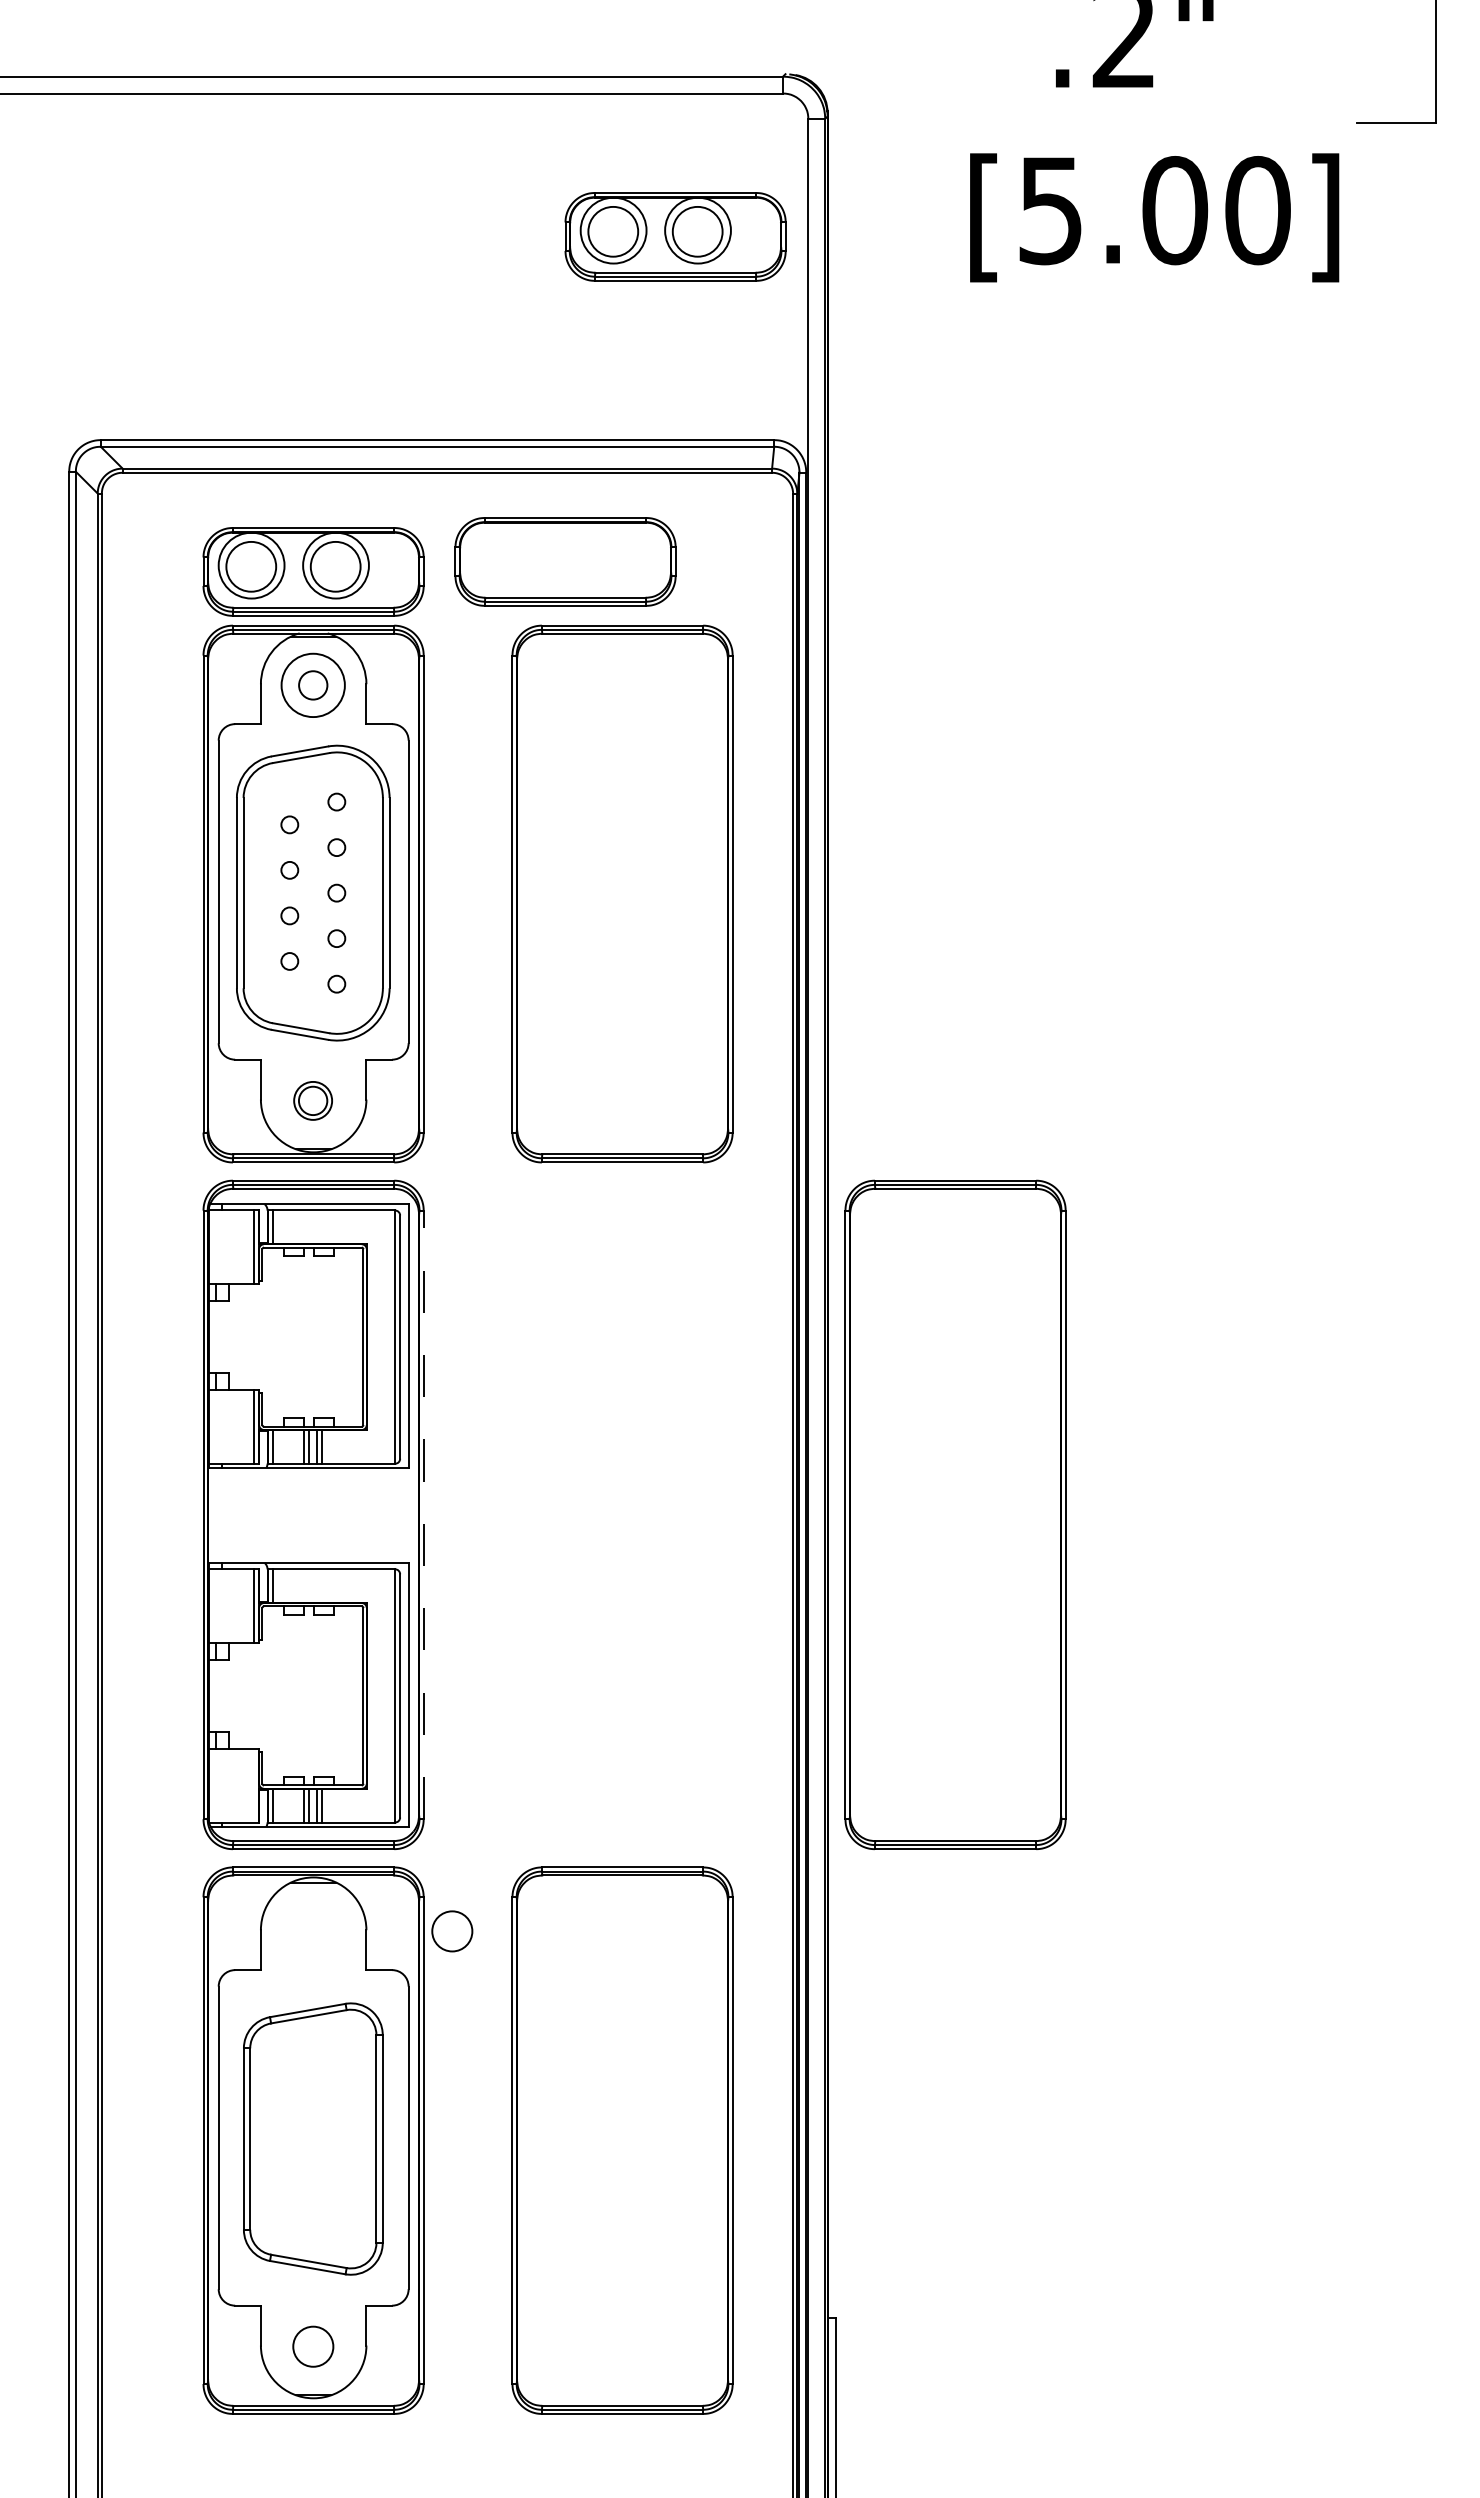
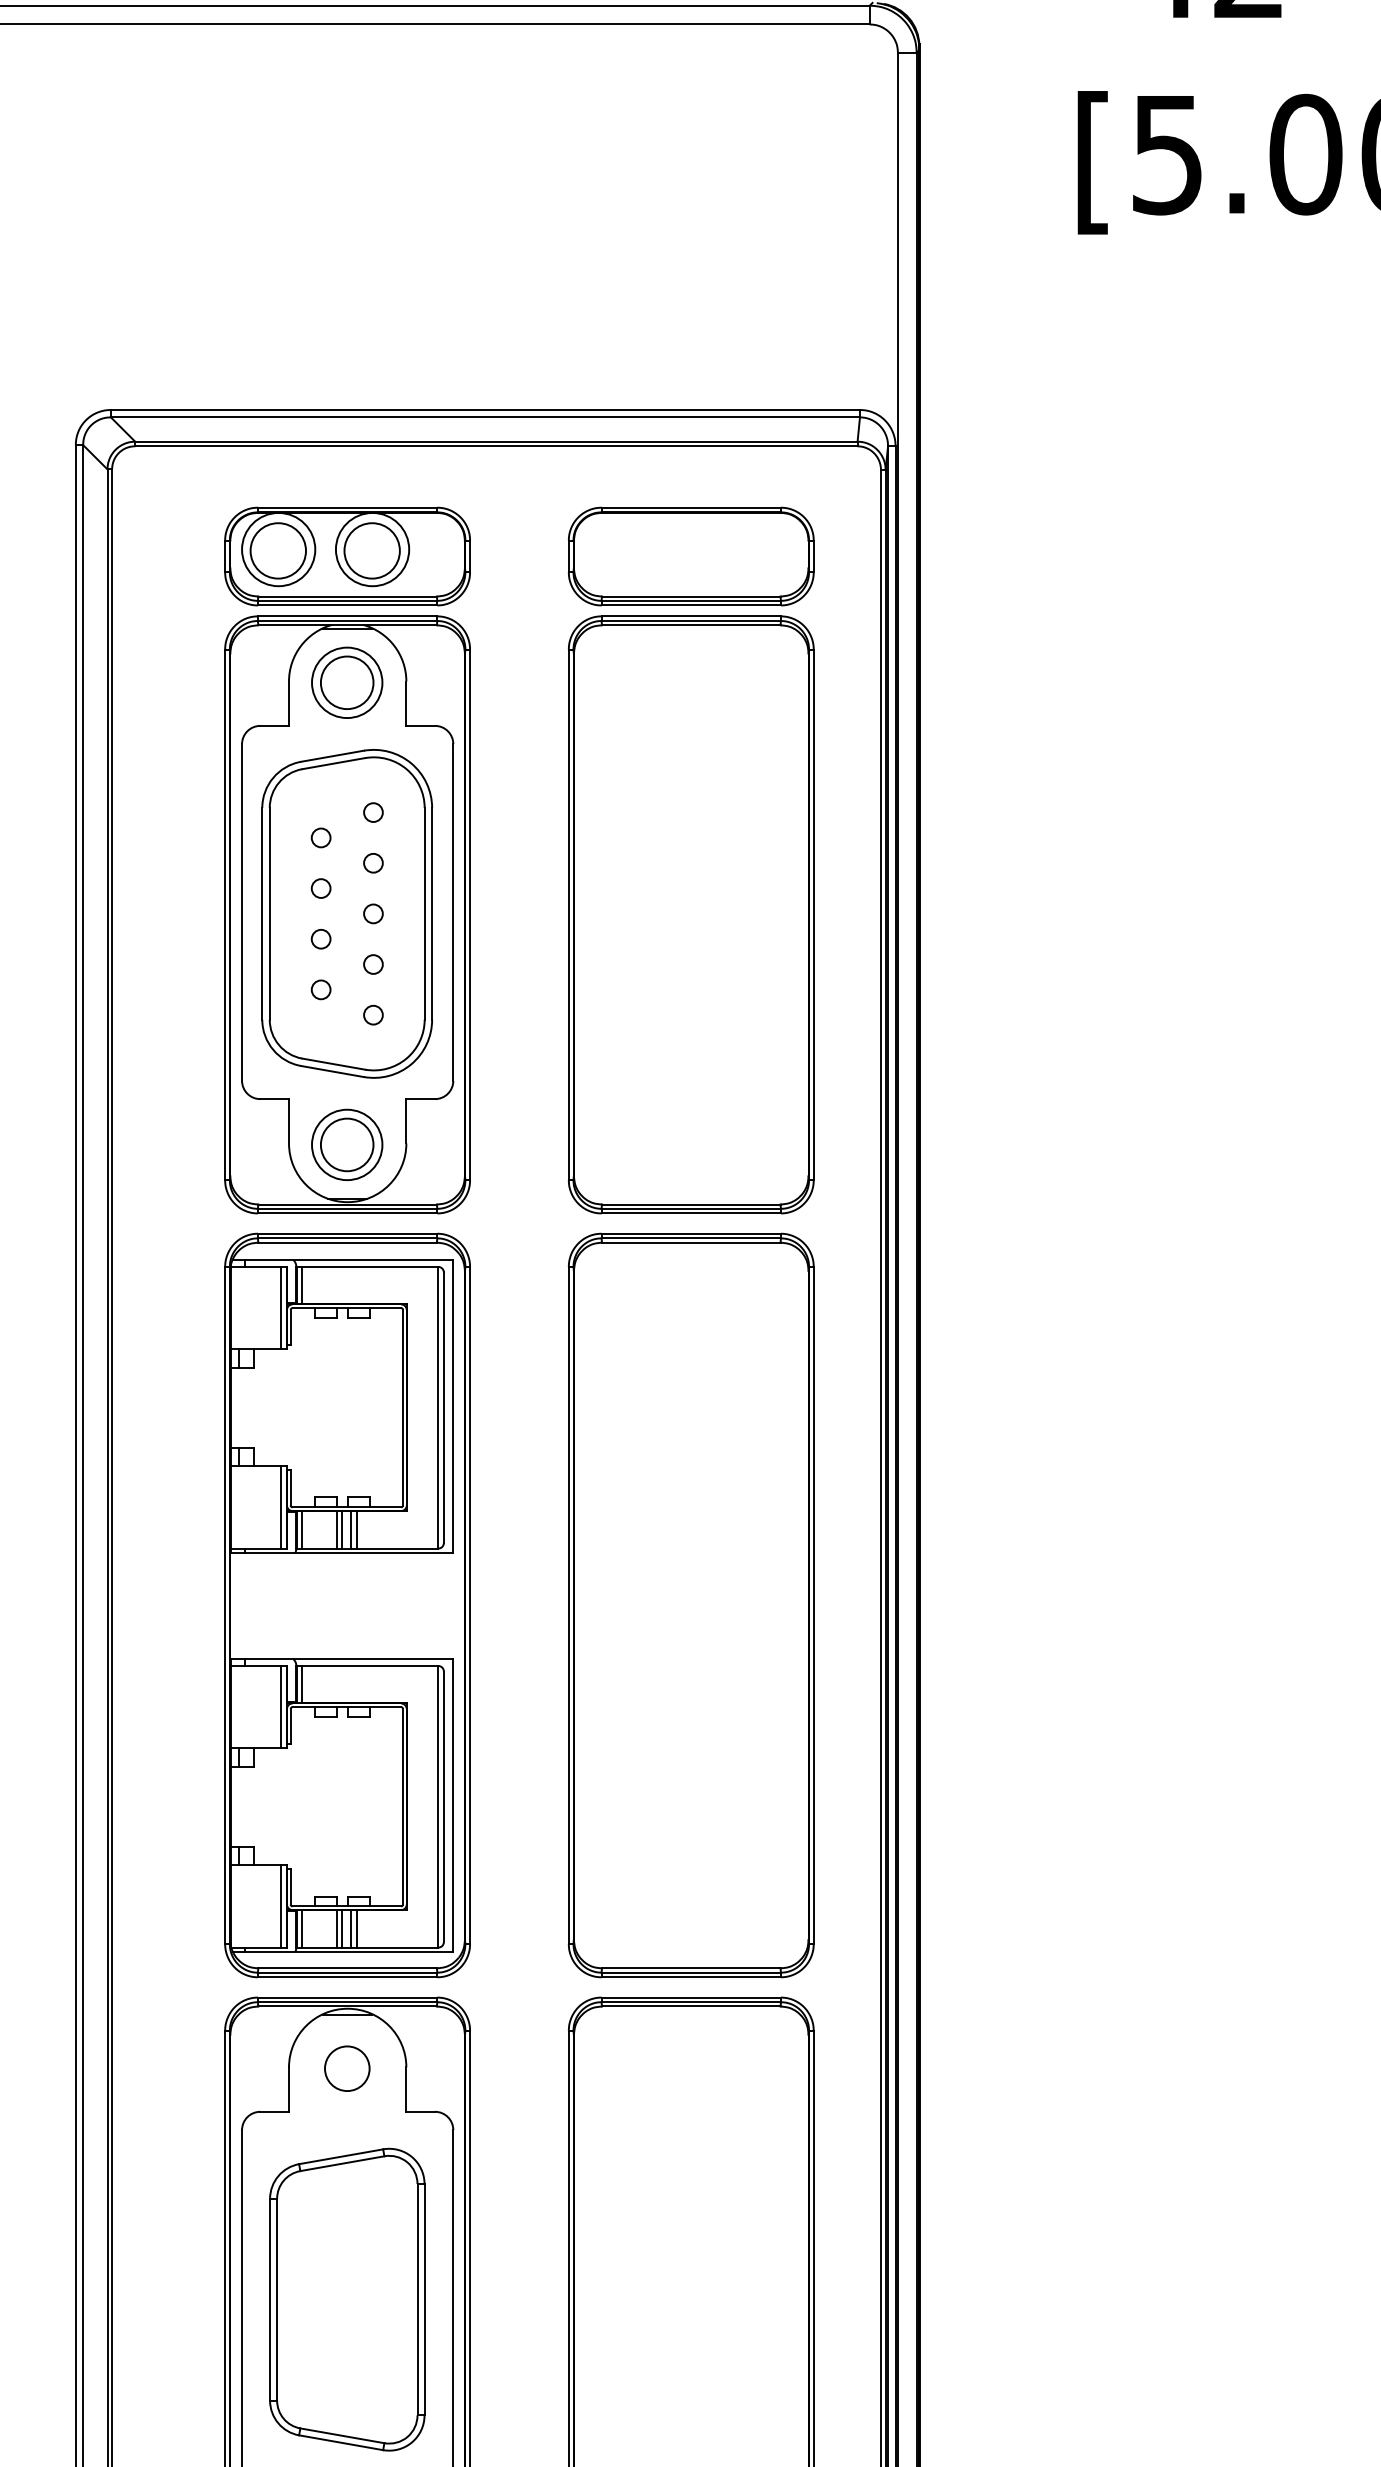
part: (675, 236) -> (750, 183), removed
part: (565, 561) -> (691, 556), moved
circle: (312, 685) -> (346, 682), size x1.67
part: (312, 1100) -> (346, 1144), size x1.67
line: (423, 1514) -> (469, 1605), dashed -> solid
part: (955, 1514) -> (691, 1605), moved
line: (253, 1785) -> (280, 1906), added
circle: (452, 1931) -> (347, 2068), moved

